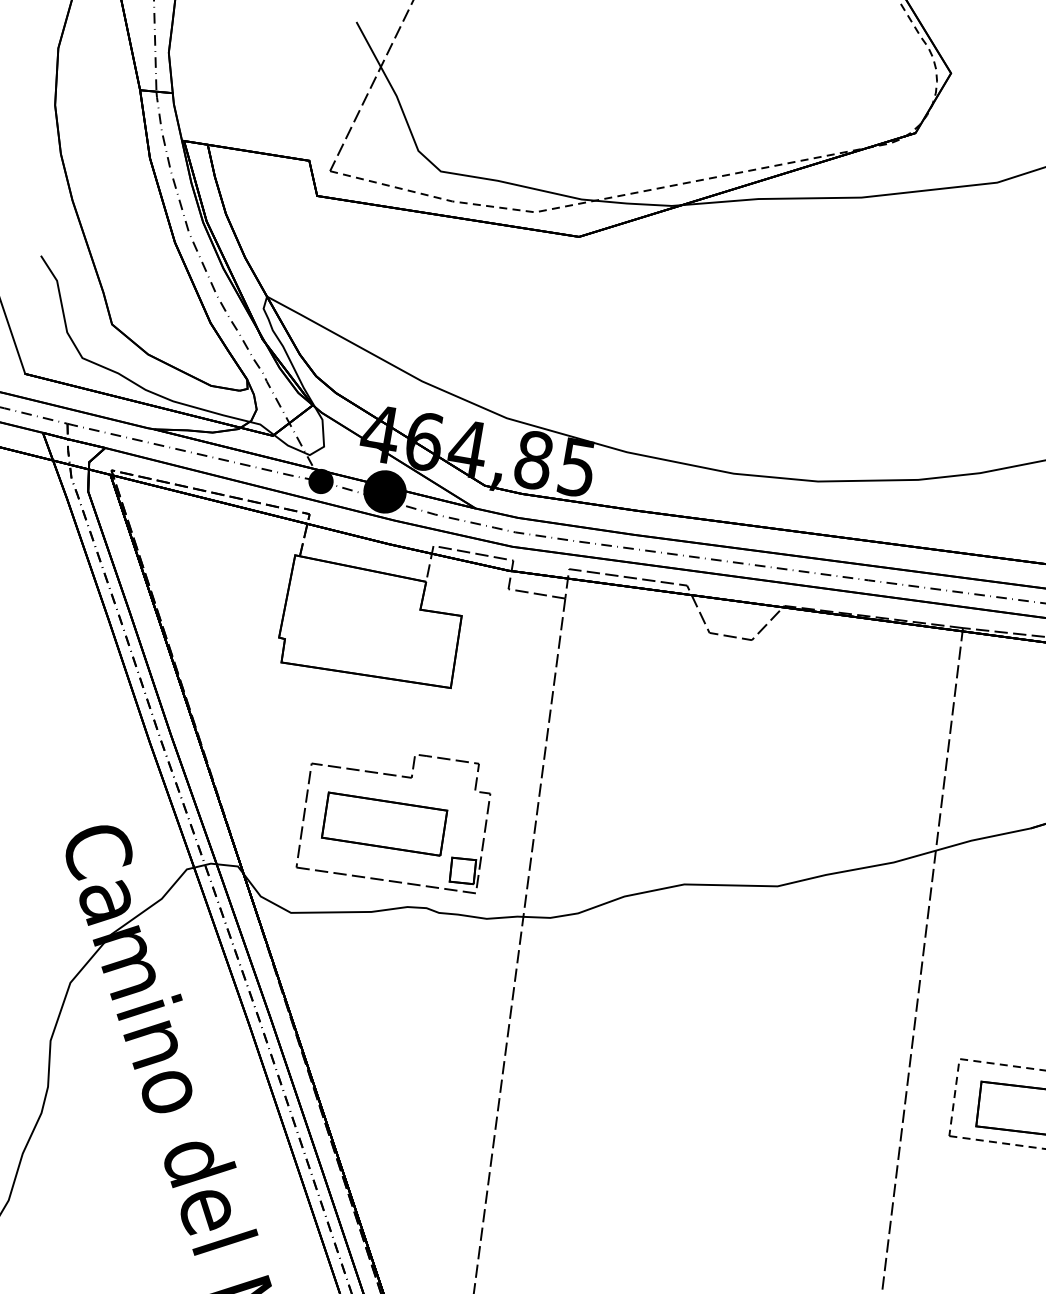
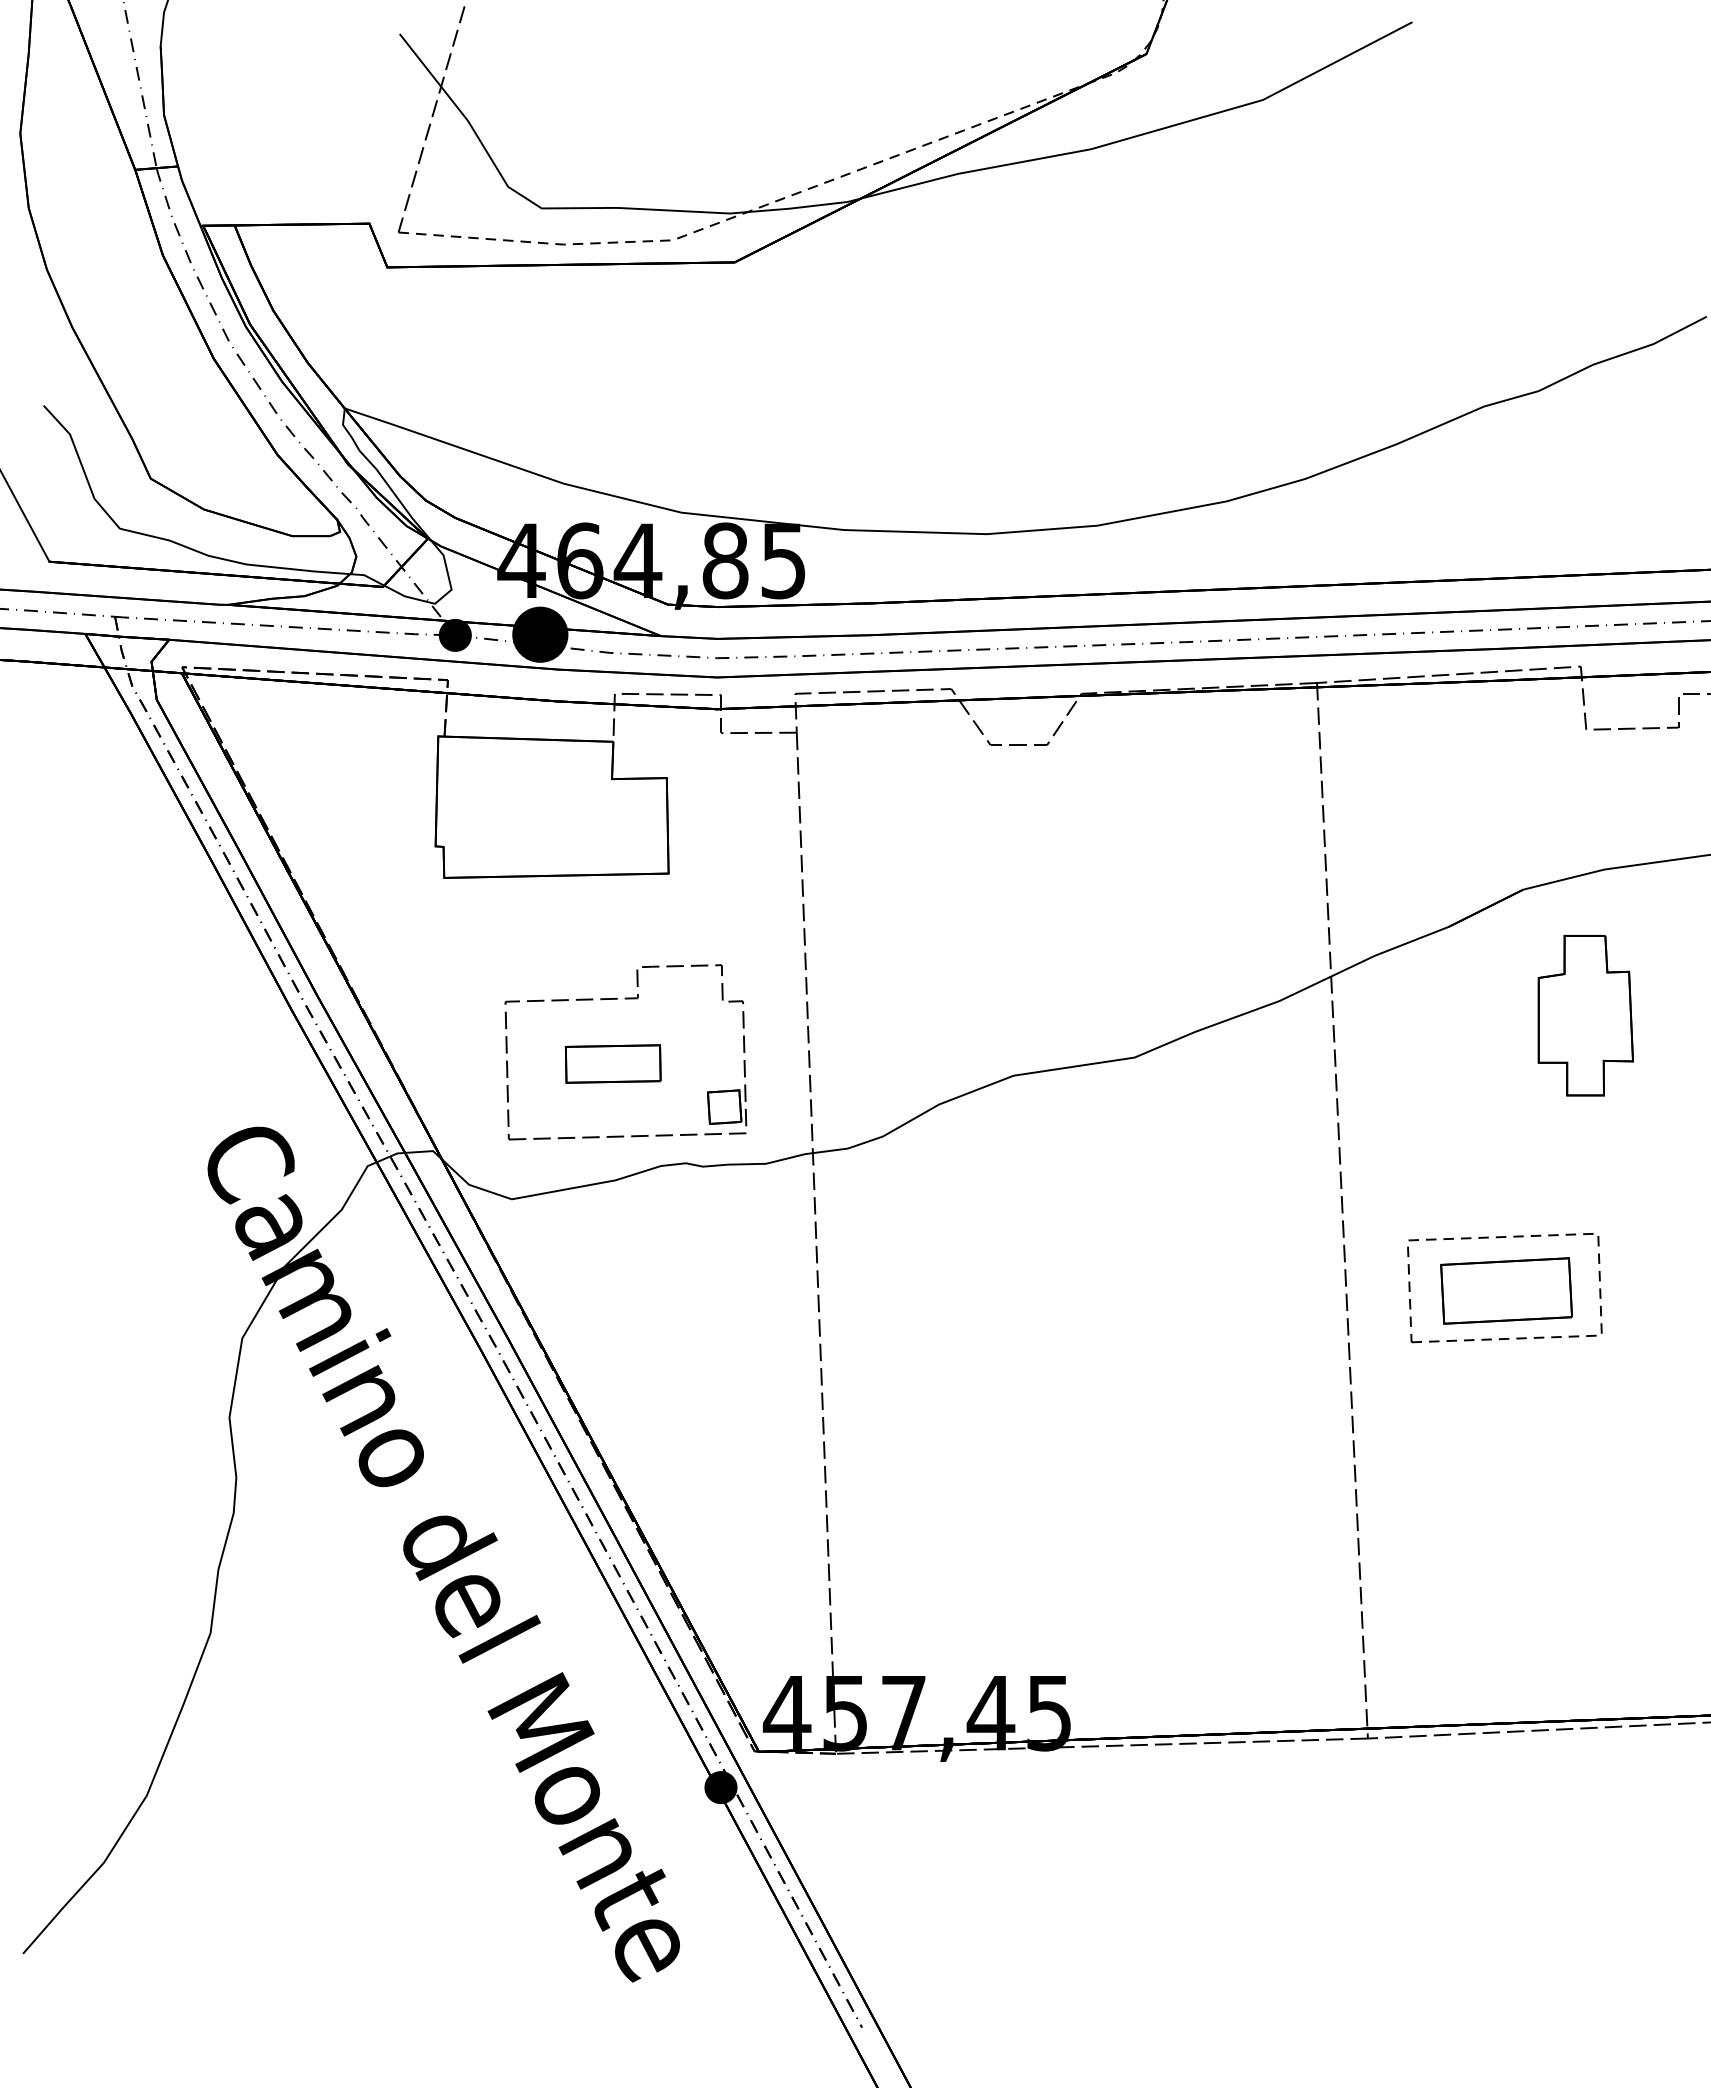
part: (384, 823) -> (613, 1063), size x0.6

